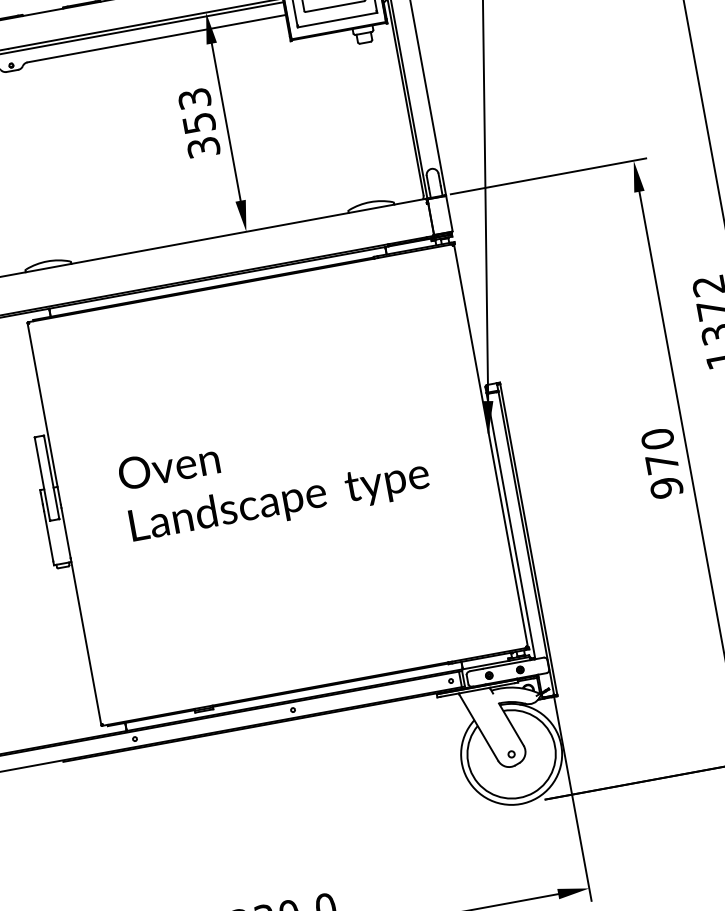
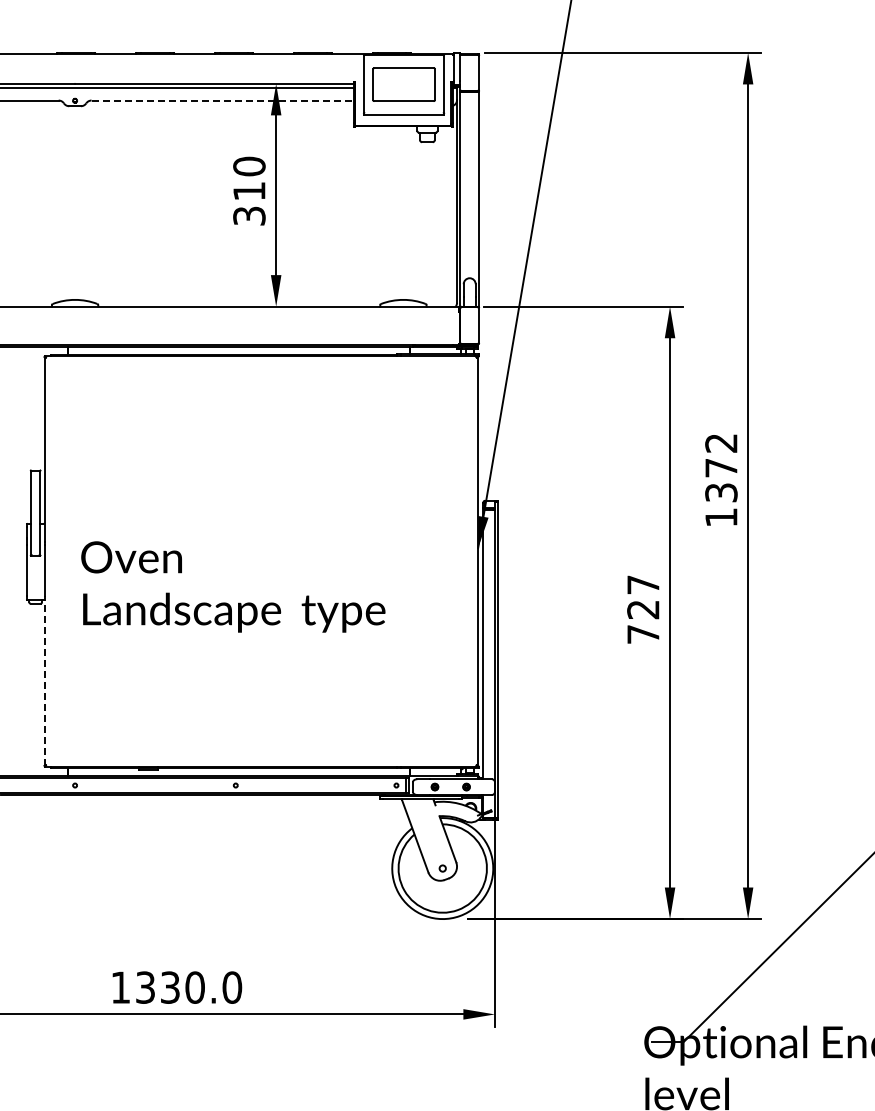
line: (157, 38) -> (223, 100), solid -> dashed
text: (196, 110) -> (249, 178), 353 -> 310
text: (662, 463) -> (643, 609), 970 -> 727
text: (274, 476) -> (233, 586), moved
line: (86, 642) -> (44, 681), solid -> dashed

